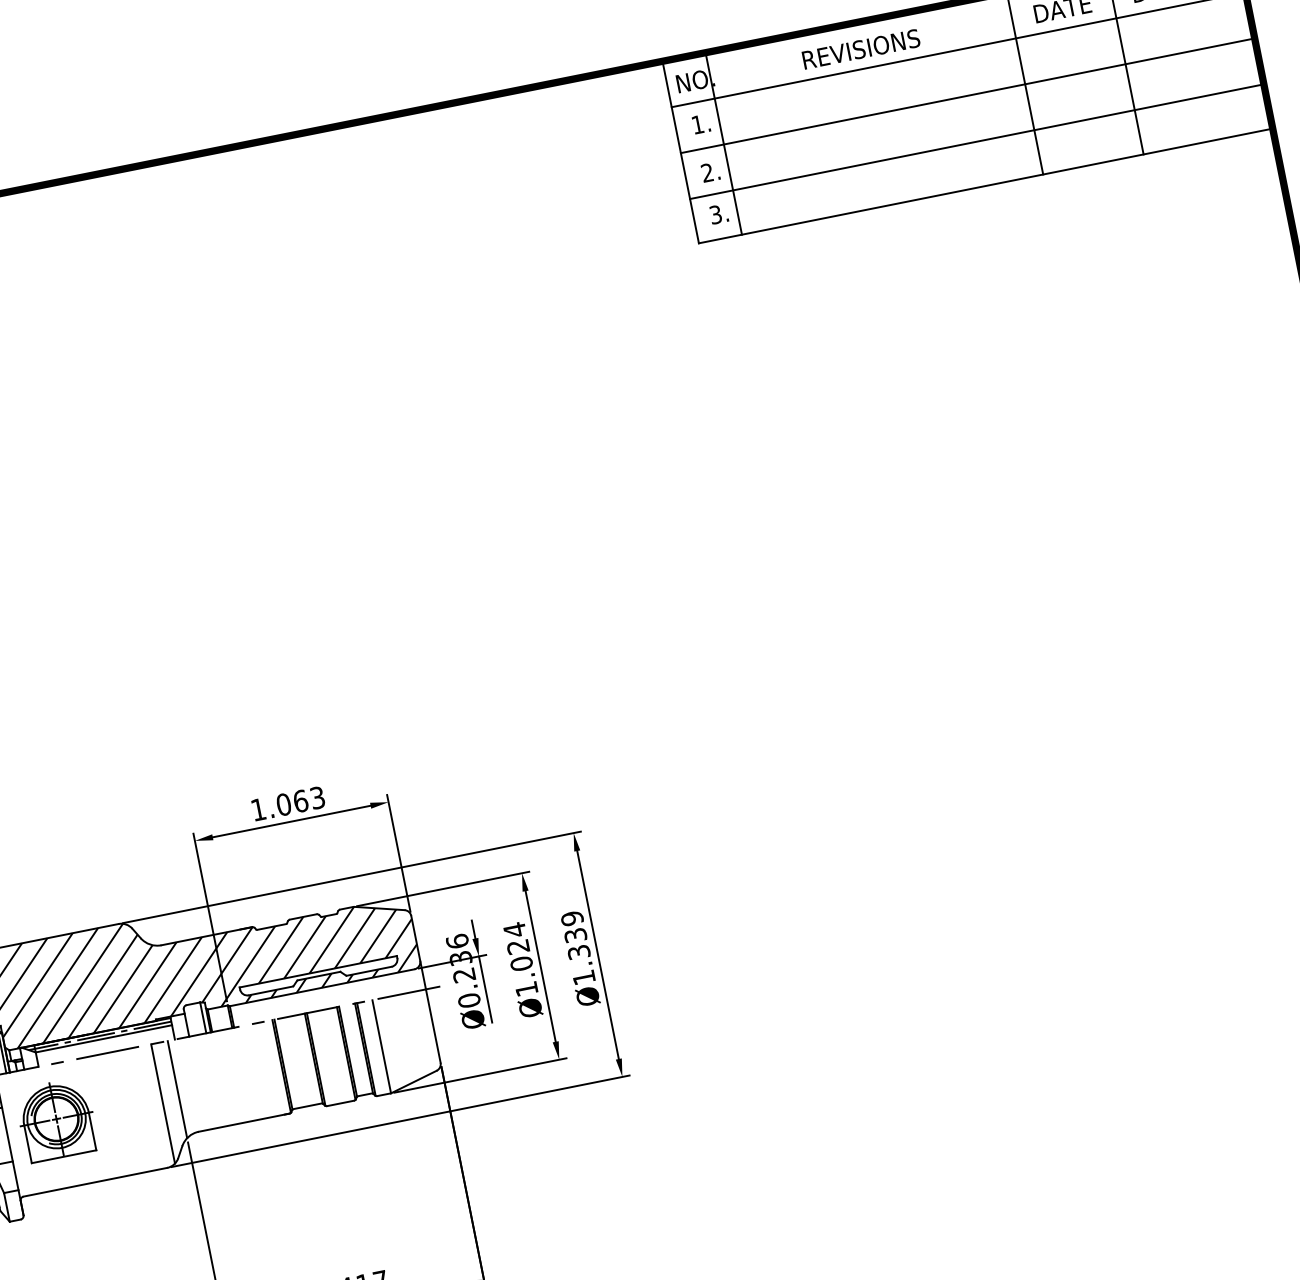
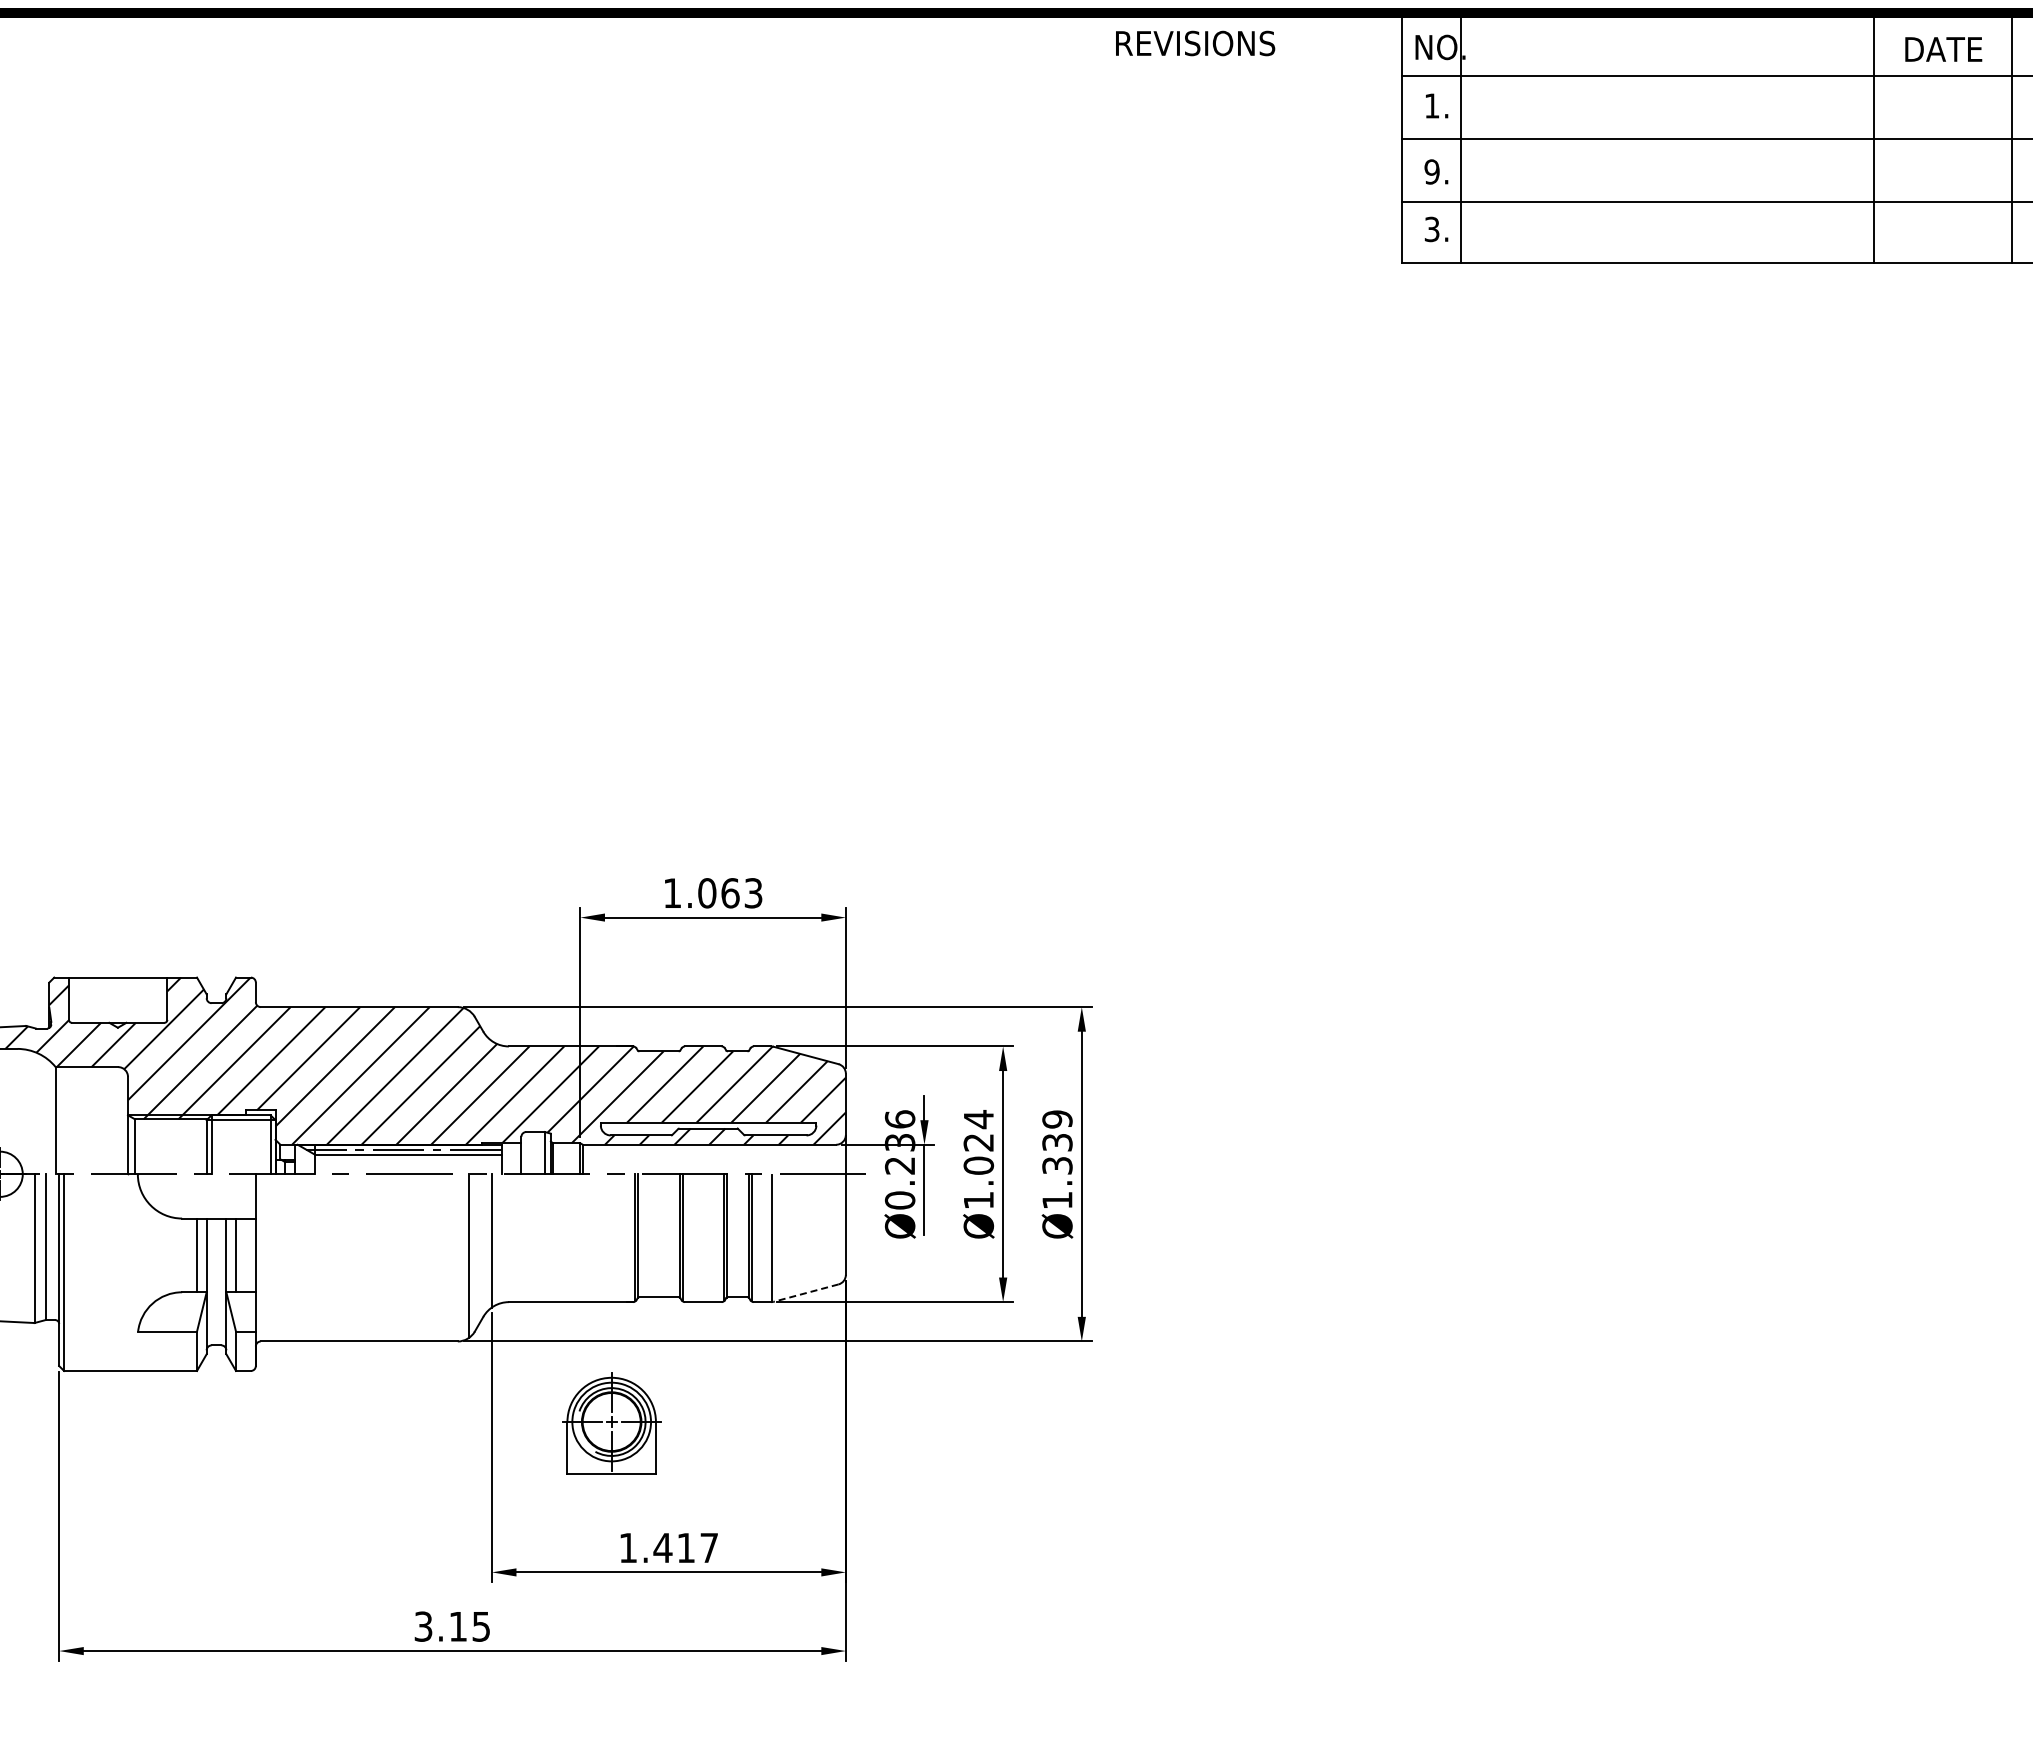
text: (861, 49) -> (1195, 43), moved
text: (706, 172) -> (1431, 171), 2. -> 9.
line: (414, 1082) -> (806, 1293), solid -> dashed
part: (56, 1120) -> (611, 1423), moved

